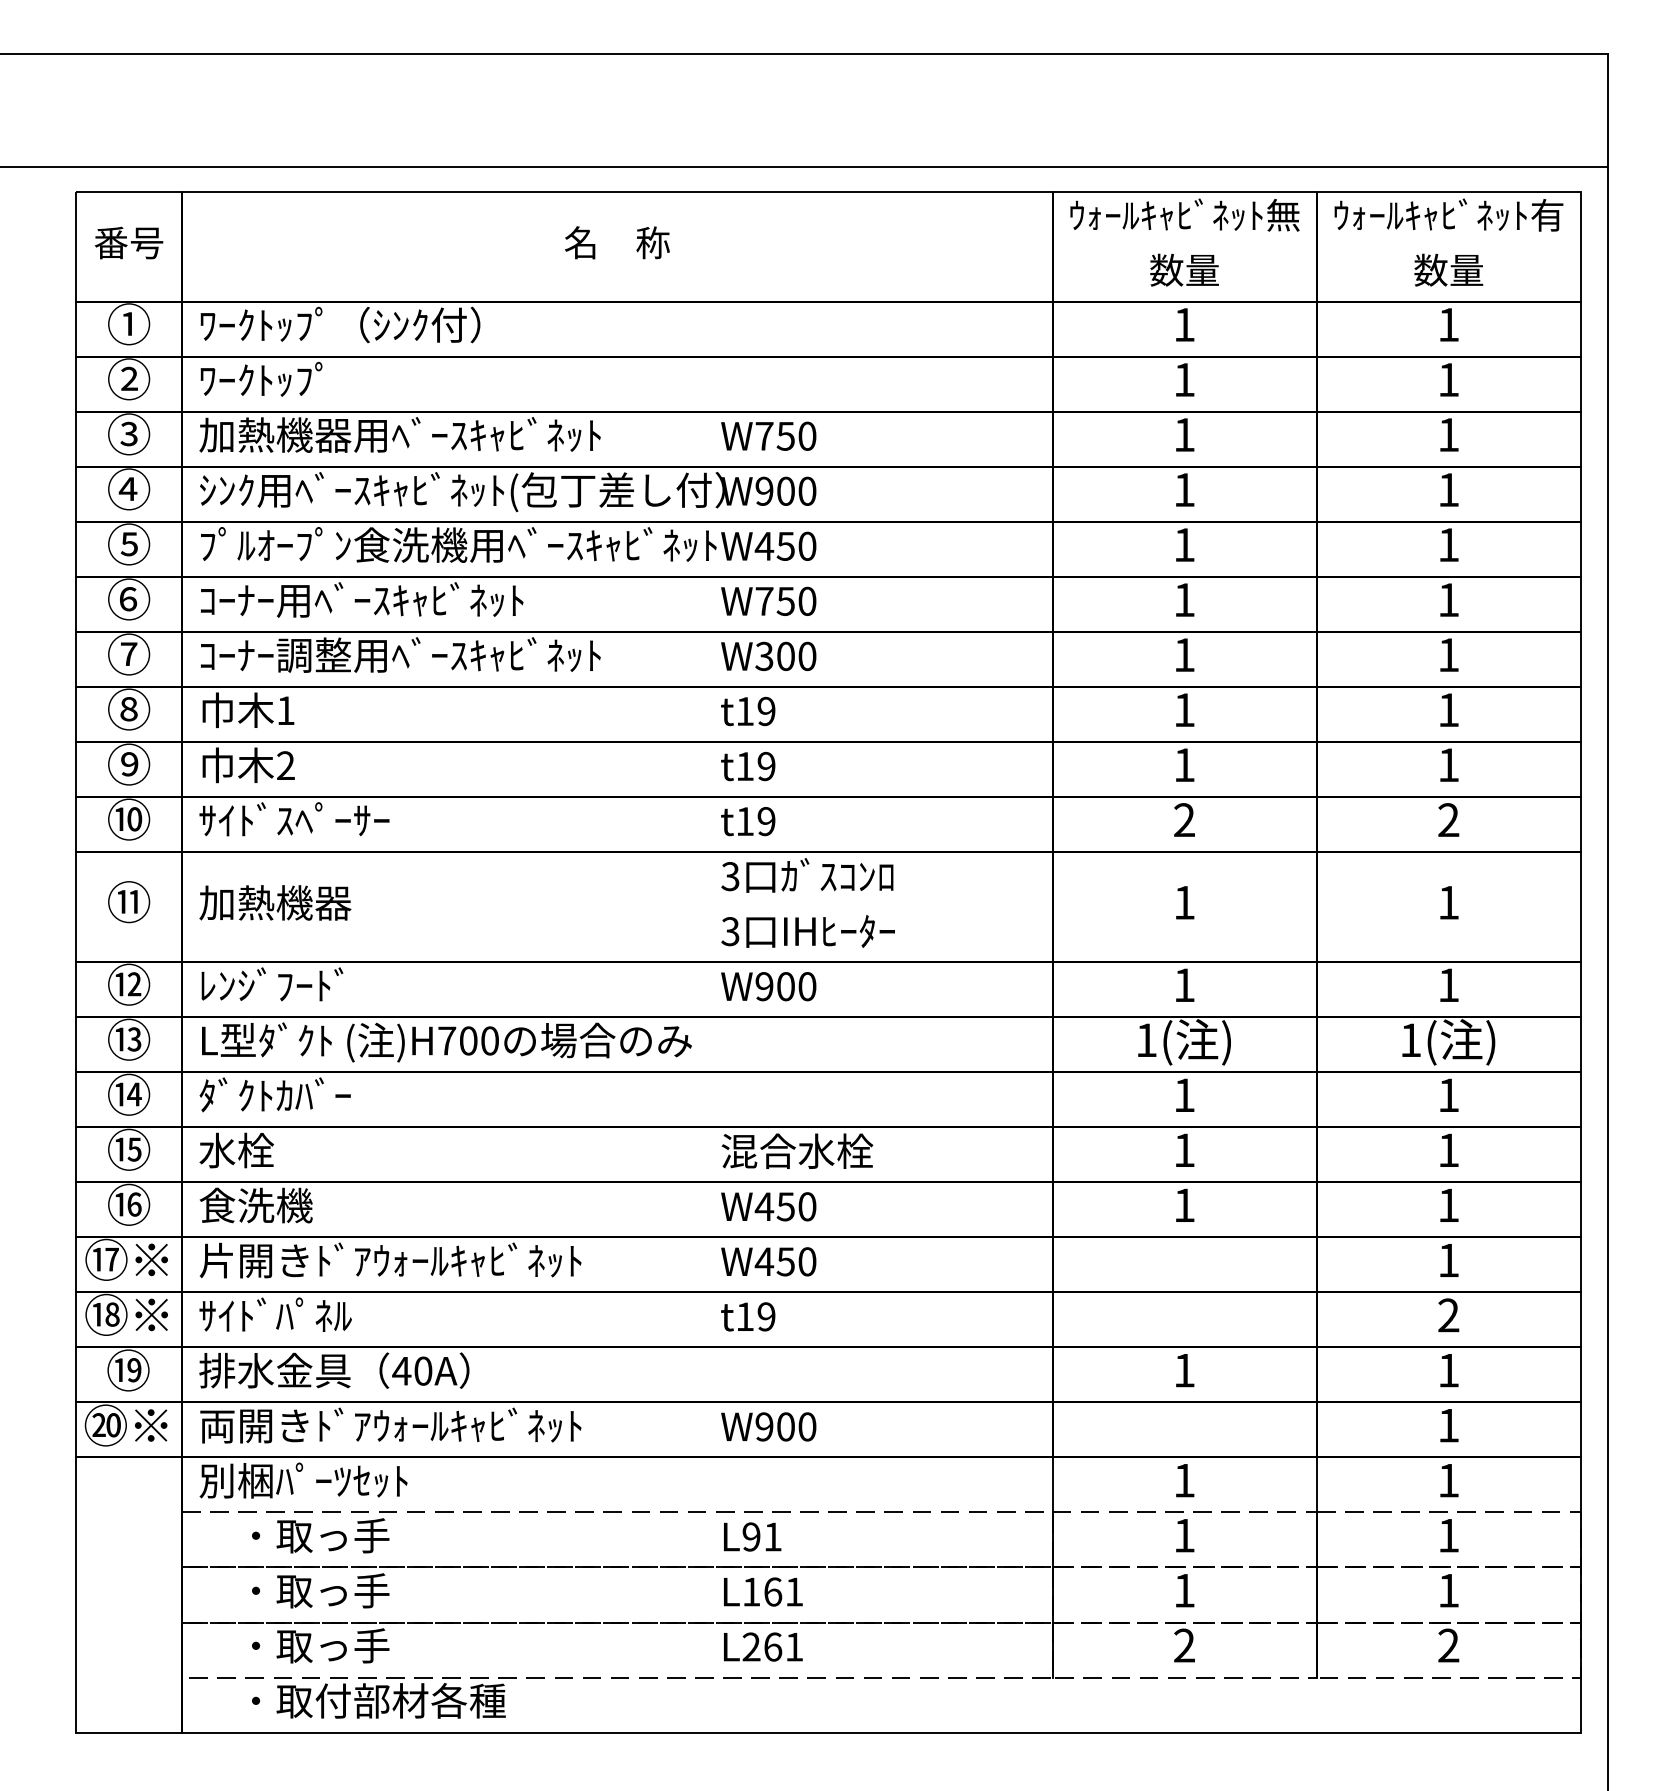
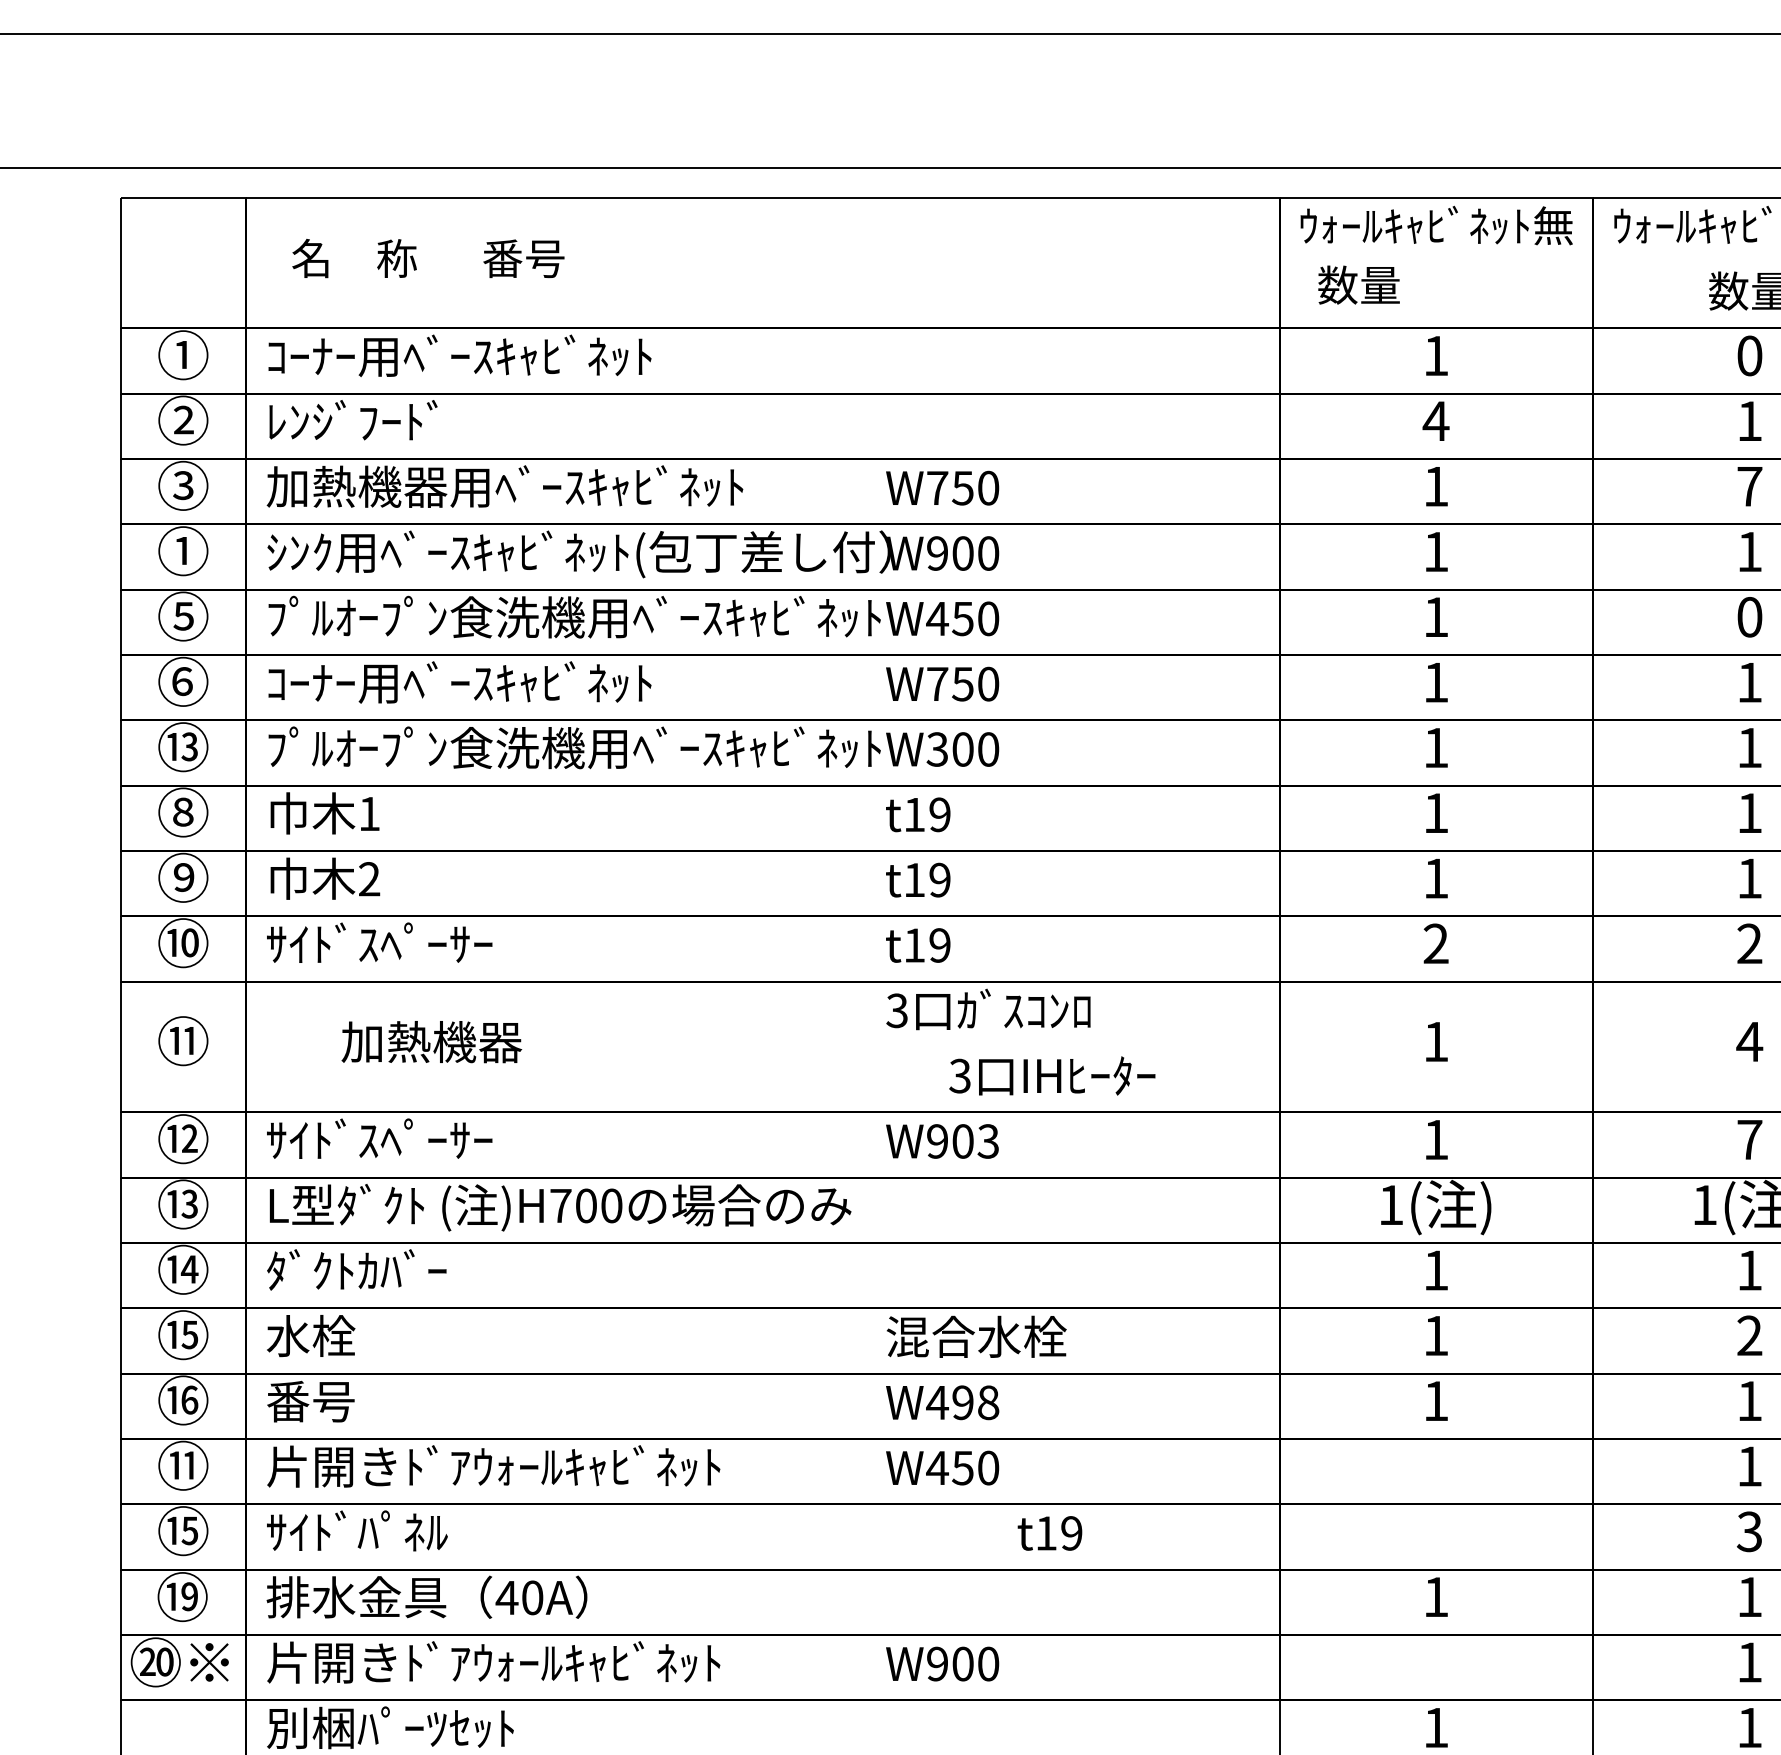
text: (128, 242) -> (523, 258), moved
text: (617, 242) -> (354, 258), moved
text: (1184, 269) -> (1358, 284), moved
text: (361, 324) -> (459, 355), ﾜｰｸﾄｯﾌﾟ（ｼﾝｸ付） -> ｺｰﾅｰ用ﾍﾞｰｽｷｬﾋﾞﾈｯﾄ
text: (1448, 324) -> (1749, 355), 1 -> 0
text: (271, 378) -> (352, 419), ﾜｰｸﾄｯﾌﾟ -> ﾚﾝｼﾞﾌｰﾄﾞ
text: (1184, 379) -> (1436, 420), 1 -> 4
text: (1448, 434) -> (1749, 486), 1 -> 7
text: (127, 488) -> (181, 550), ④ -> ①
text: (1448, 544) -> (1749, 616), 1 -> 0
text: (128, 654) -> (182, 747), ⑦ -> ⑬
text: (458, 654) -> (574, 747), ｺｰﾅｰ調整用ﾍﾞｰｽｷｬﾋﾞﾈｯﾄ -> ﾌﾟﾙｵｰﾌﾟﾝ食洗機用ﾍﾞｰｽｷｬﾋﾞﾈｯﾄ
text: (275, 902) -> (431, 1041), moved
text: (1448, 902) -> (1749, 1041), 1 -> 4
text: (807, 931) -> (1051, 1076), moved
text: (294, 984) -> (379, 1138), ﾚﾝｼﾞﾌｰﾄﾞ -> ｻｲﾄﾞｽﾍﾟｰｻｰ
text: (1448, 984) -> (1749, 1138), 1 -> 7
text: (807, 986) -> (988, 1141), W900 -> W903
text: (1448, 1149) -> (1749, 1334), 1 -> 2
text: (255, 1205) -> (333, 1401), 食洗機 -> 番号
text: (796, 1206) -> (975, 1402), W450 -> W498
text: (126, 1259) -> (180, 1465), ⑰※ -> ⑪
text: (126, 1314) -> (180, 1530), ⑱※ -> ⑮
text: (1448, 1315) -> (1749, 1531), 2 -> 3
text: (748, 1316) -> (1050, 1532), moved
text: (216, 1425) -> (287, 1662), 両開きﾄﾞｱｳｫｰﾙｷｬﾋﾞﾈｯﾄ -> 片開きﾄﾞｱｳｫｰﾙｷｬﾋﾞﾈｯﾄ

